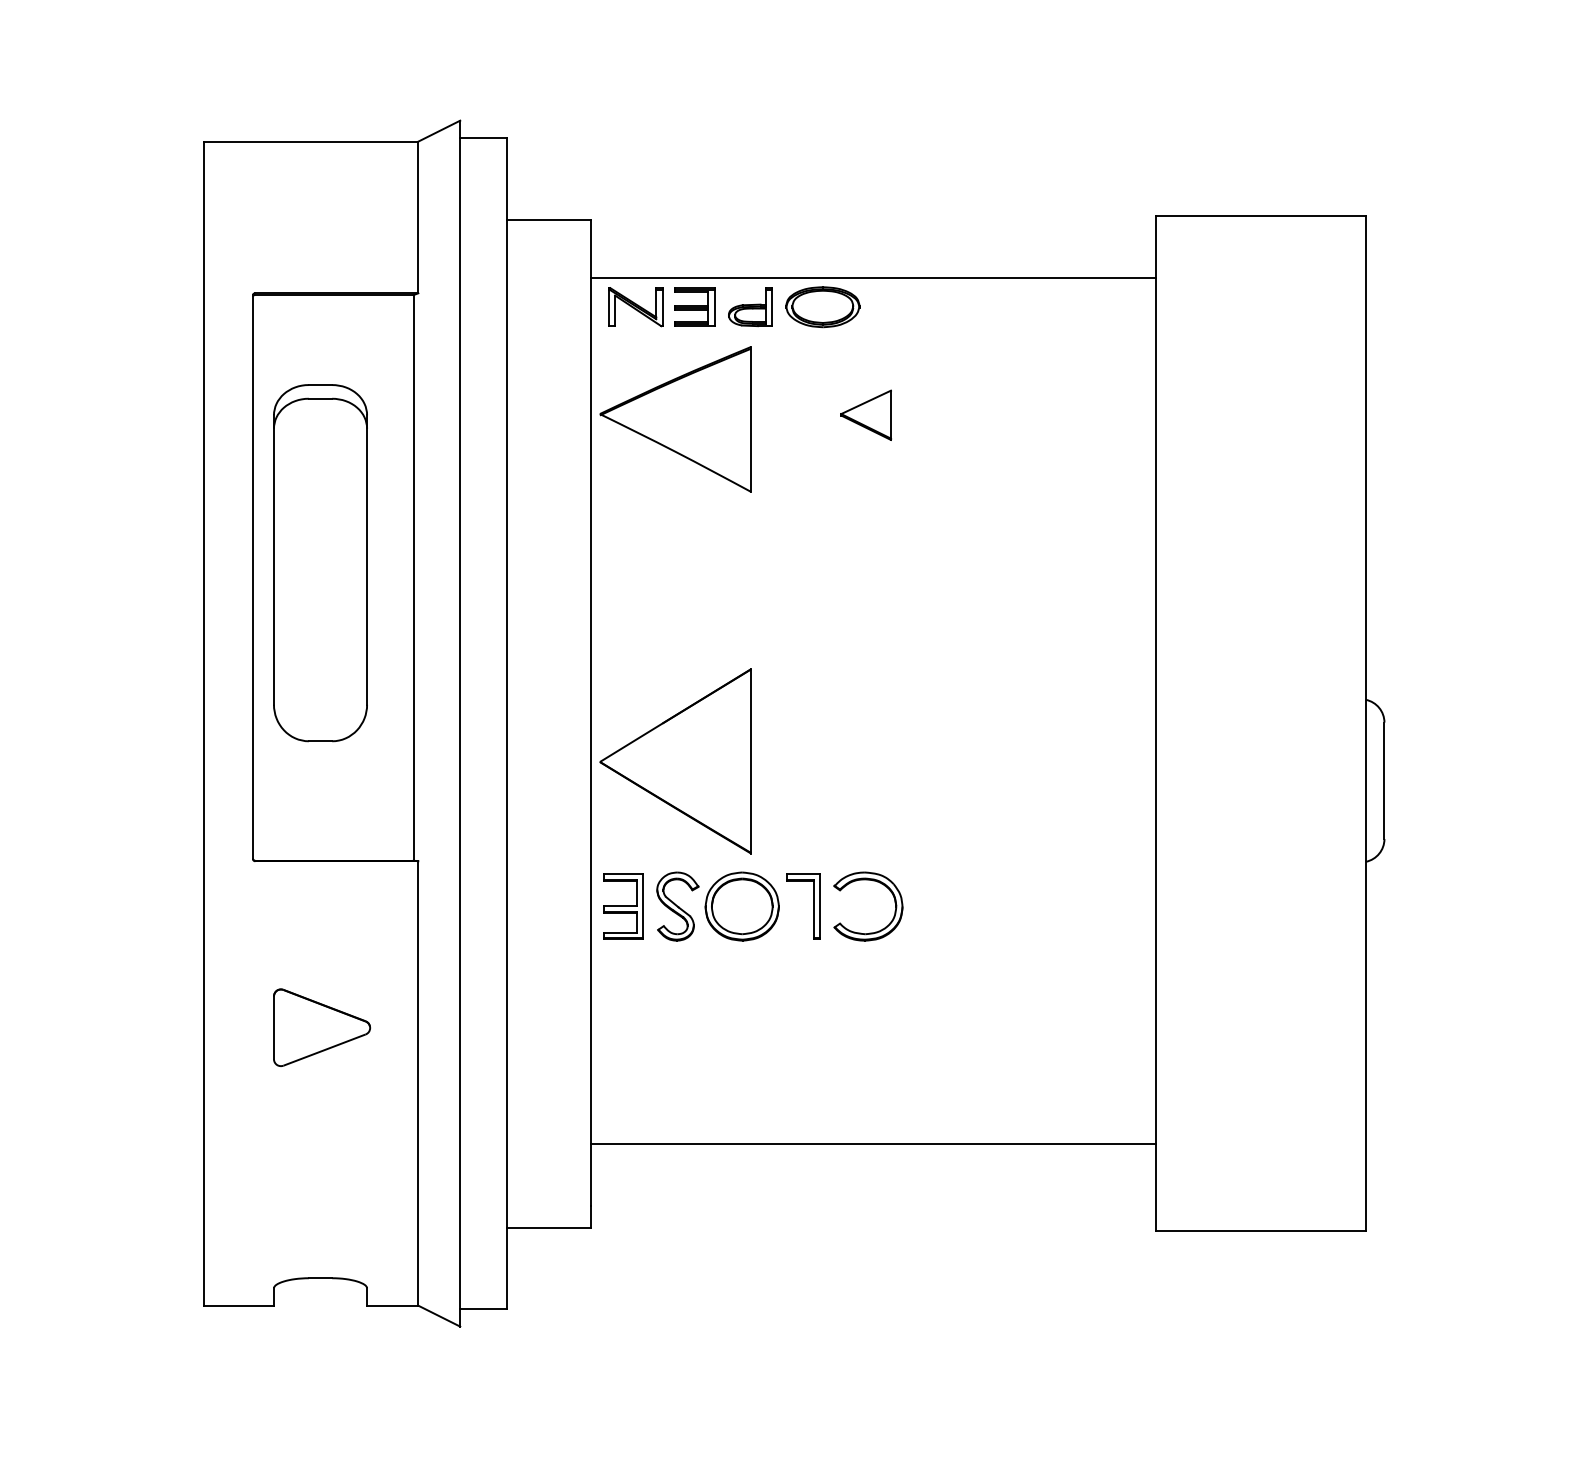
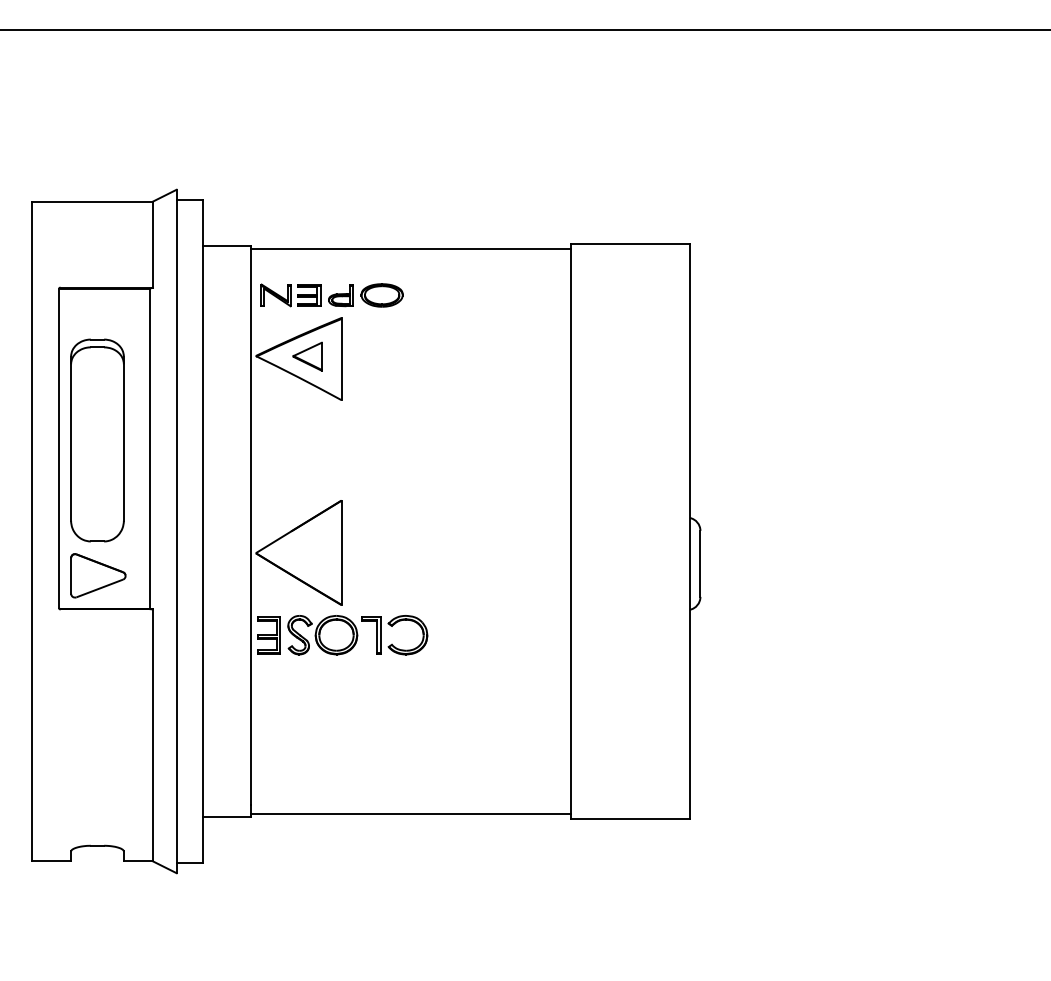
line: (872, 279) -> (410, 249), moved
part: (865, 414) -> (307, 356), moved
part: (322, 1027) -> (98, 575), moved
line: (872, 1143) -> (410, 813), moved

